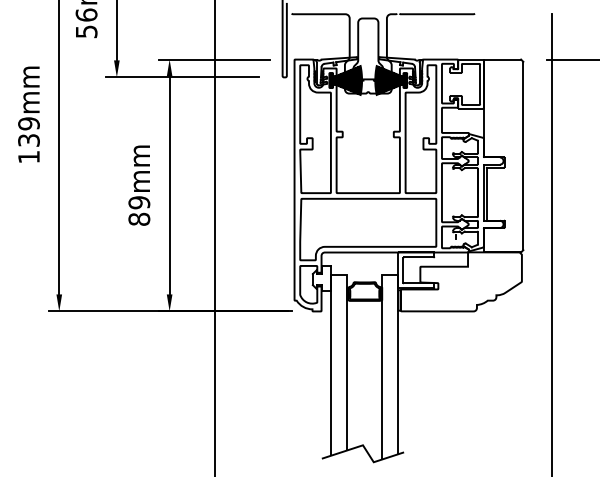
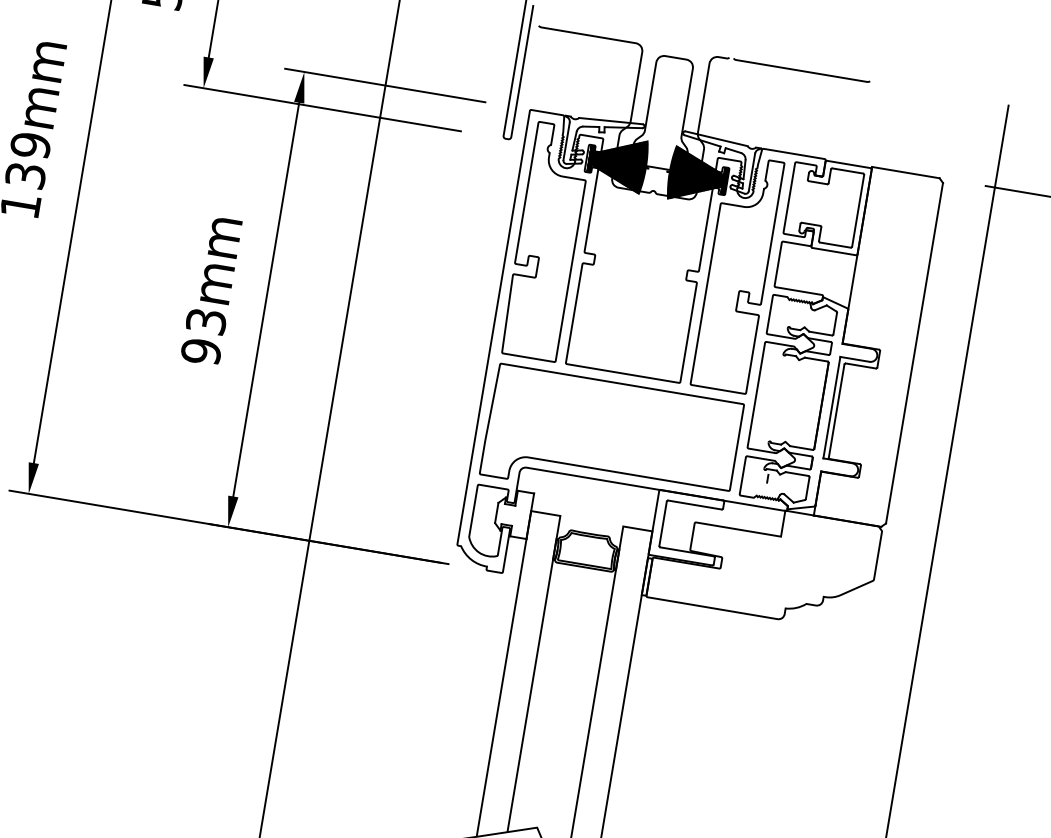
text: (139, 210) -> (204, 335), 89mm -> 93mm

